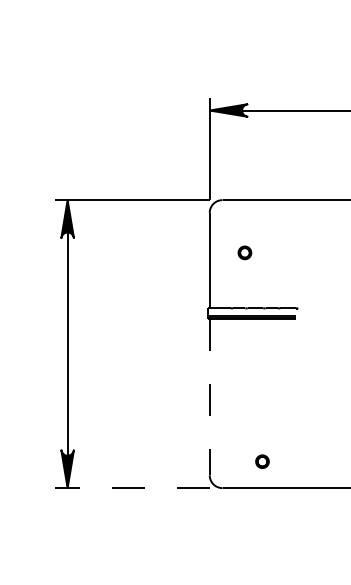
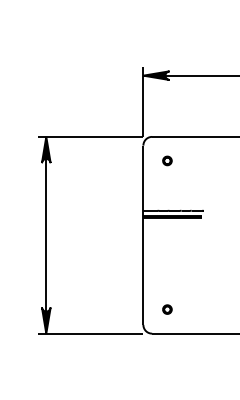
part: (245, 252) -> (167, 160), moved
line: (209, 397) -> (143, 271), dashed -> solid
part: (262, 461) -> (167, 309), moved
line: (132, 487) -> (90, 333), dashed -> solid

